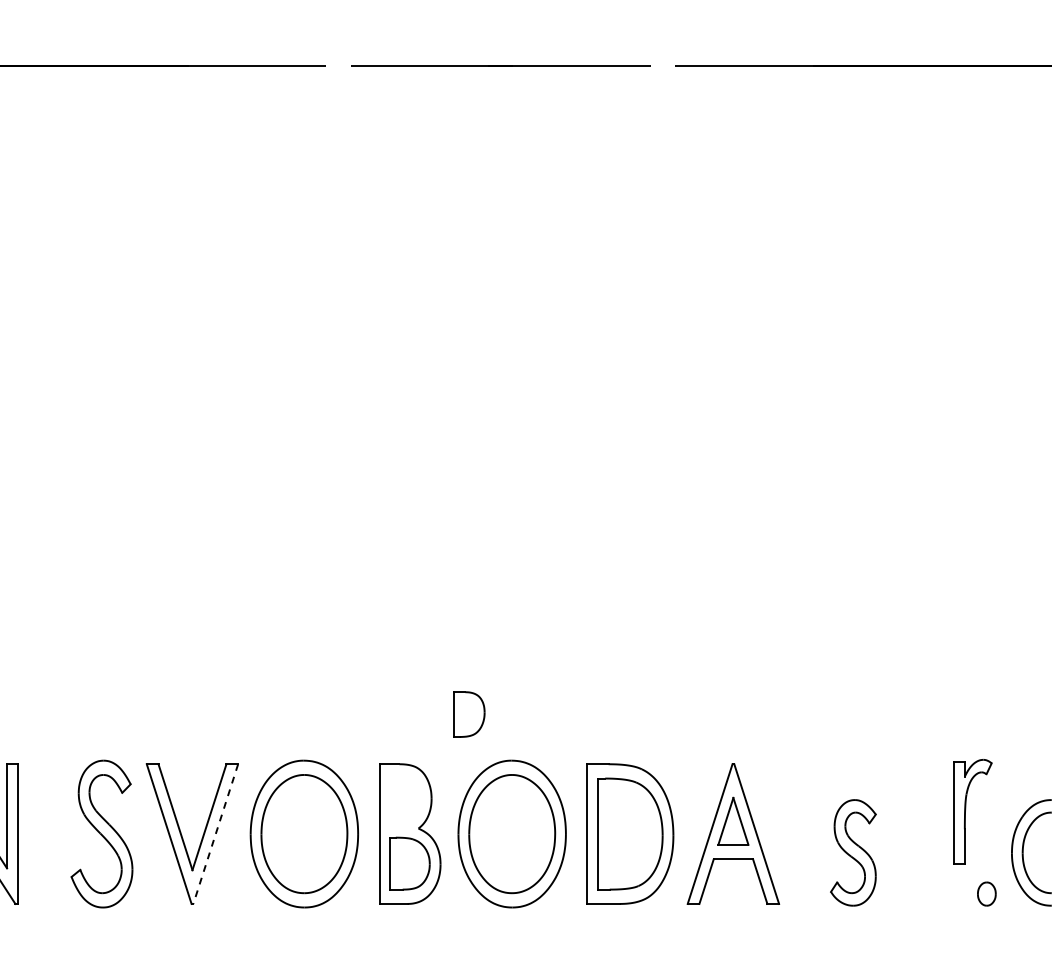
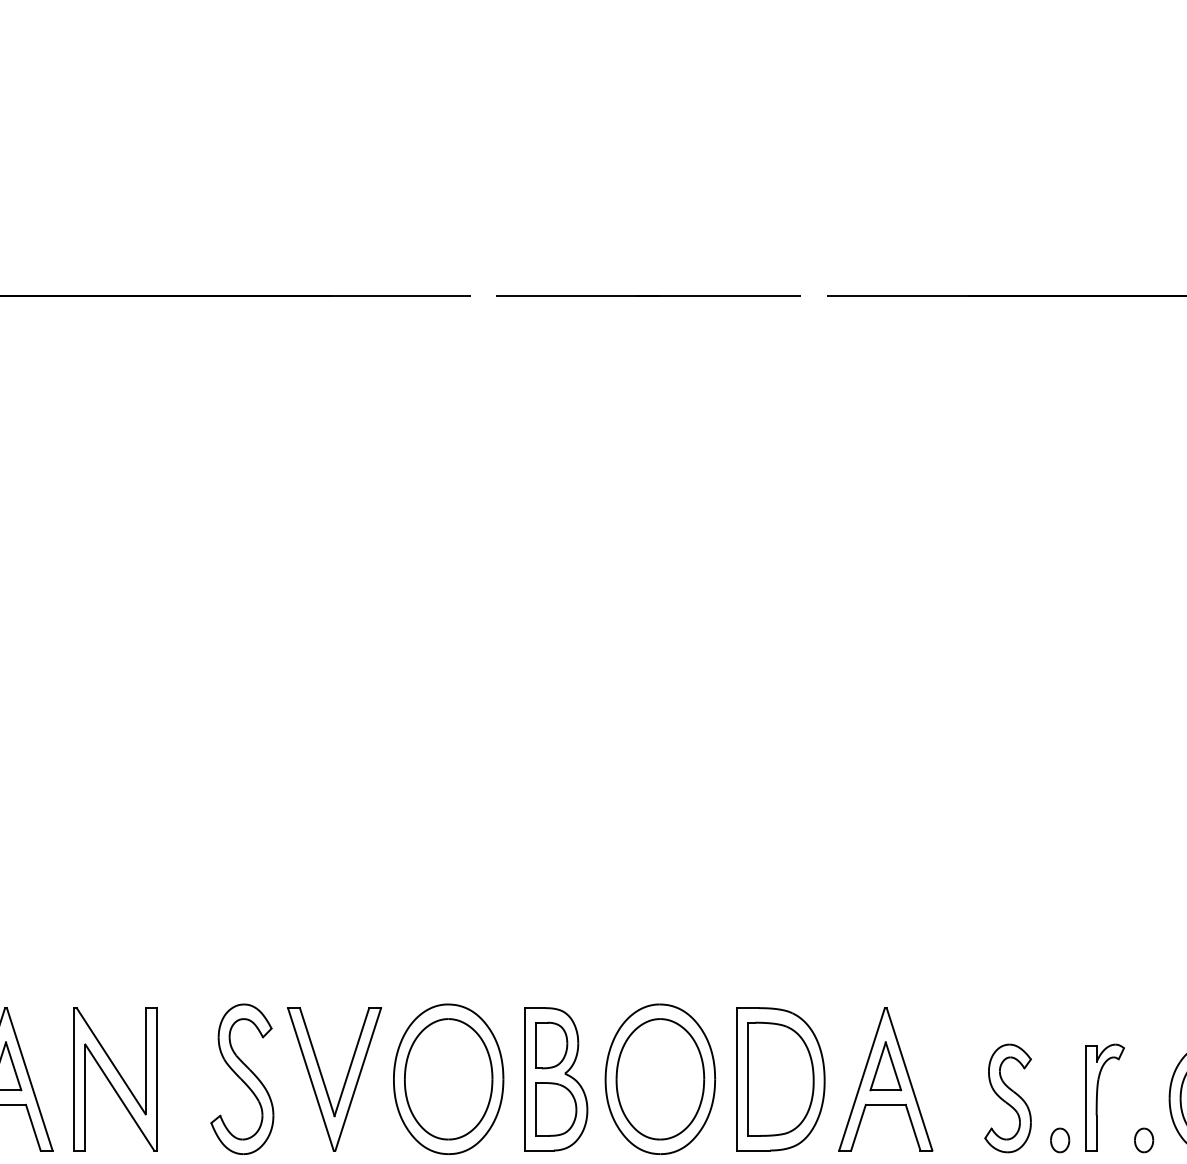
part: (469, 714) -> (551, 1045), moved
part: (965, 811) -> (1097, 1097), moved
line: (215, 834) -> (358, 1079), dashed -> solid
part: (904, 894) -> (1060, 1140), added

